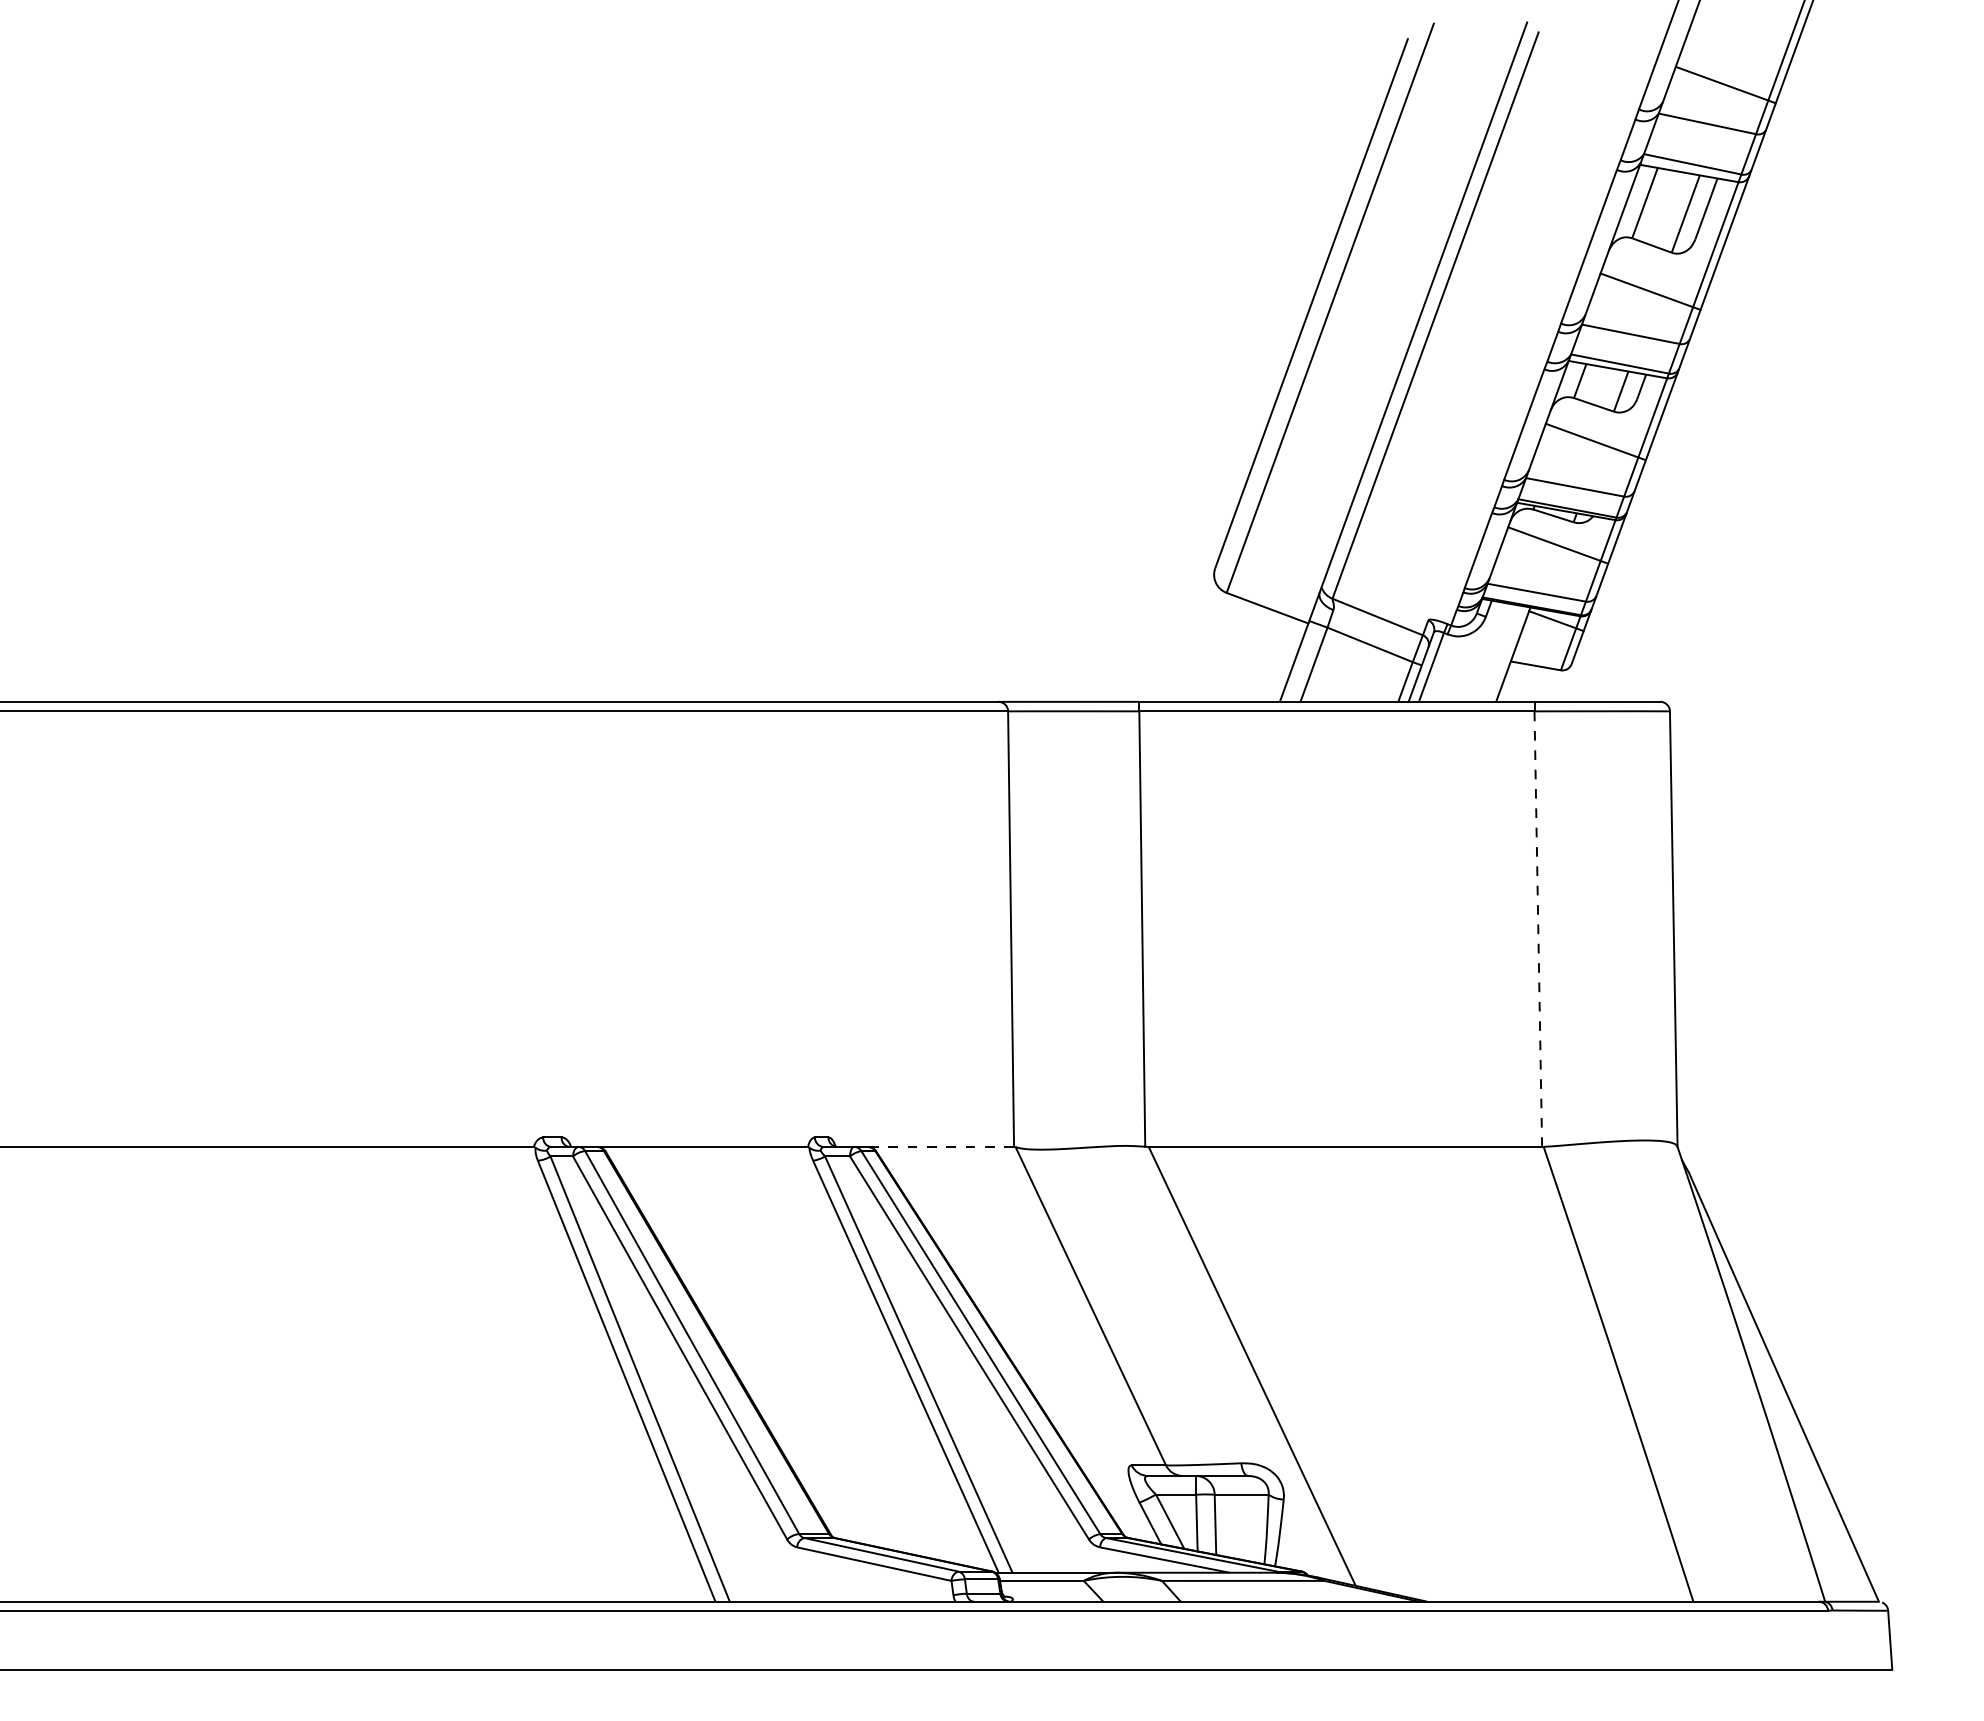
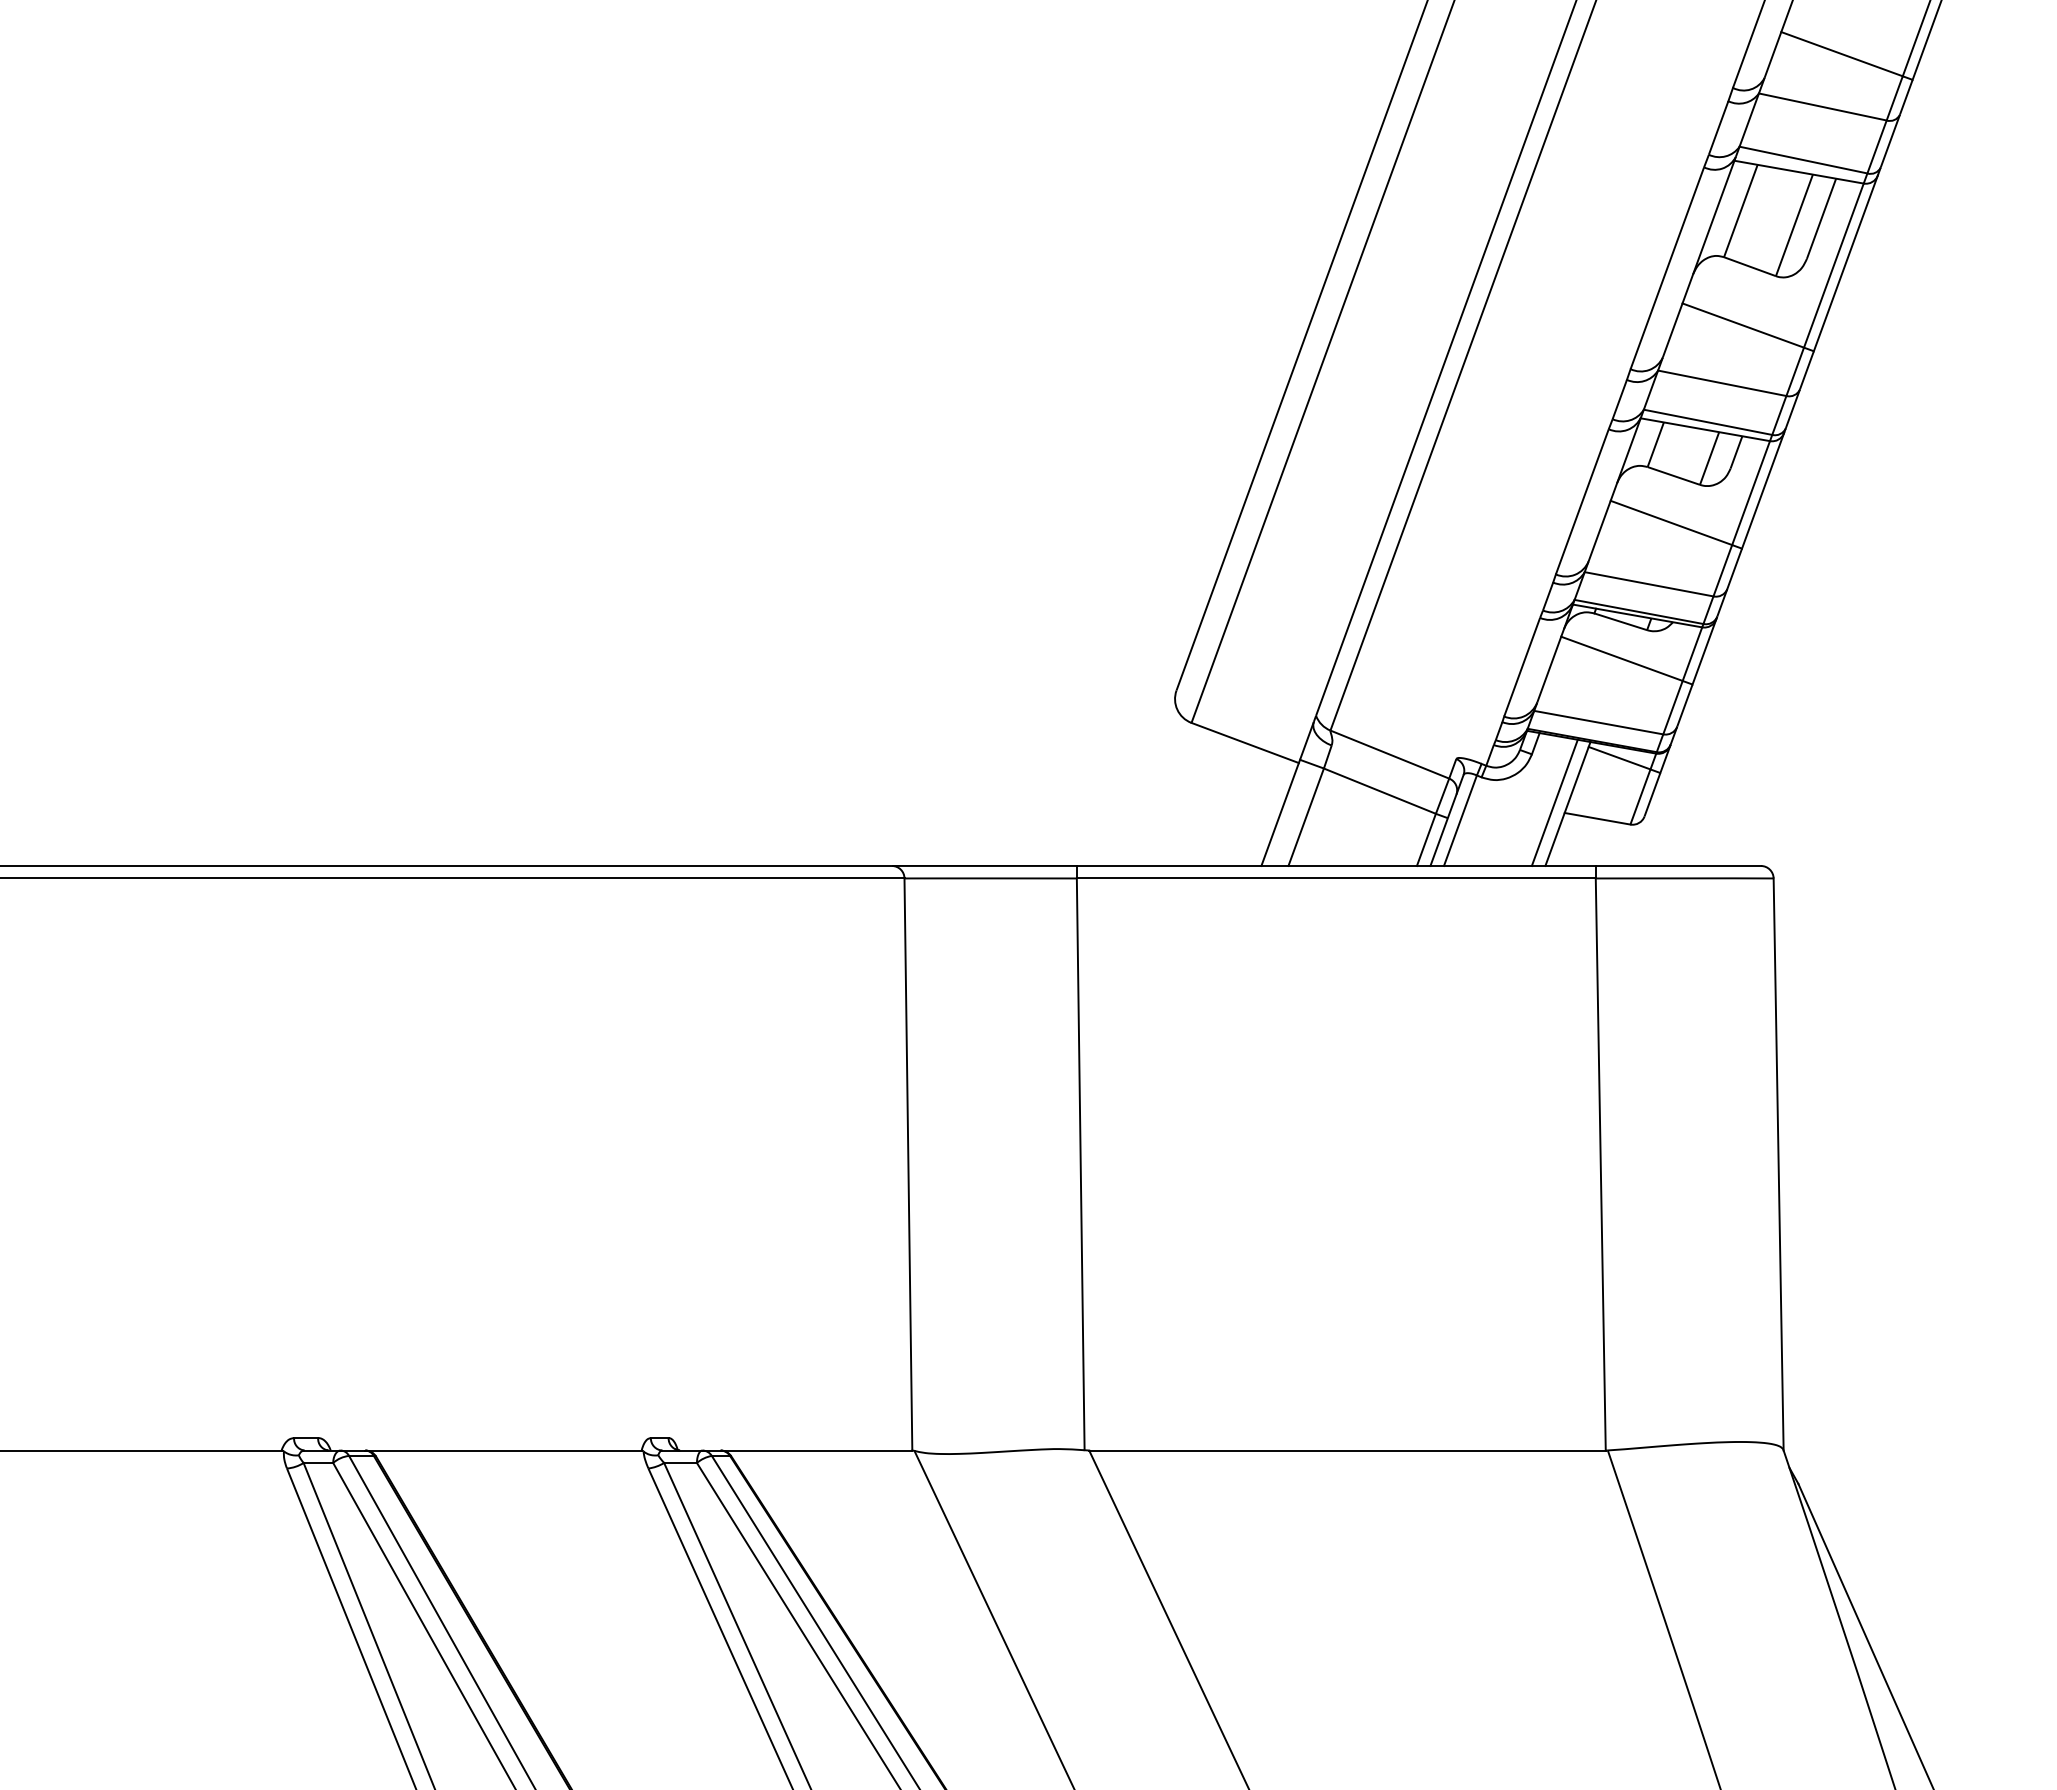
line: (1502, 653) -> (1553, 802), added
line: (1538, 929) -> (1601, 1164), dashed -> solid
line: (941, 1146) -> (817, 1449), dashed -> solid

